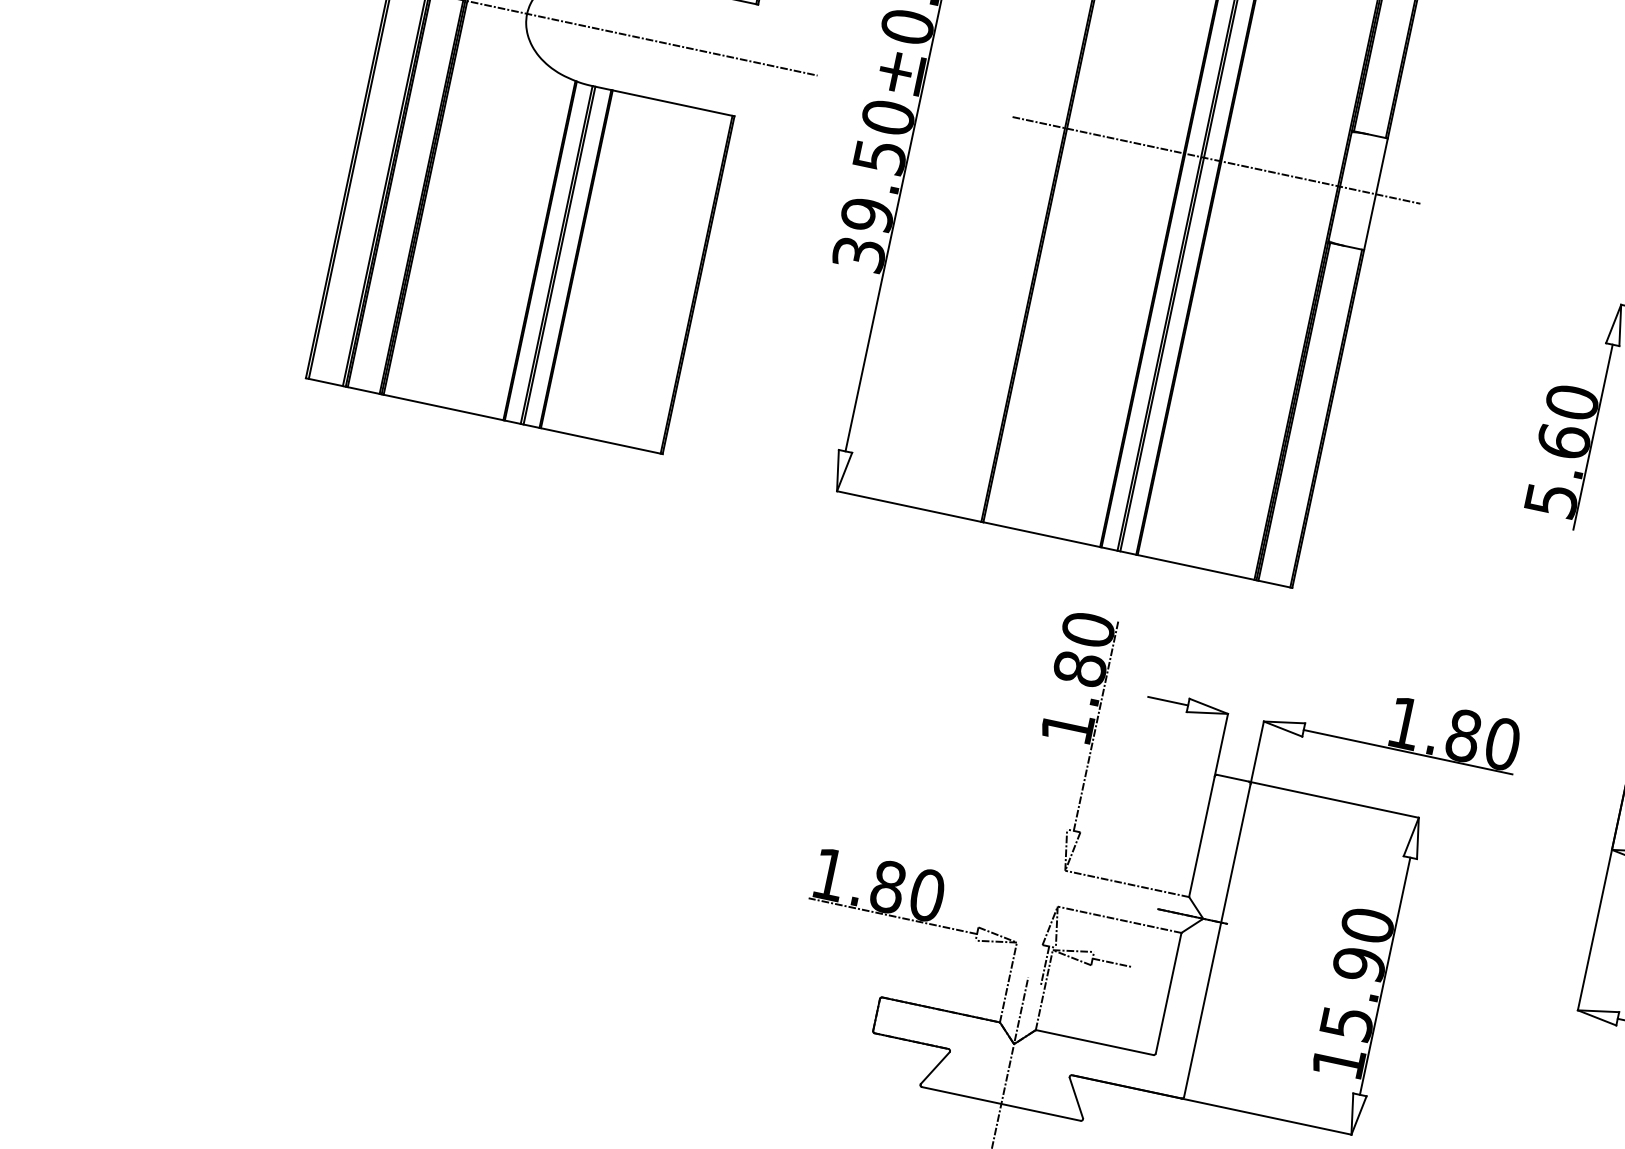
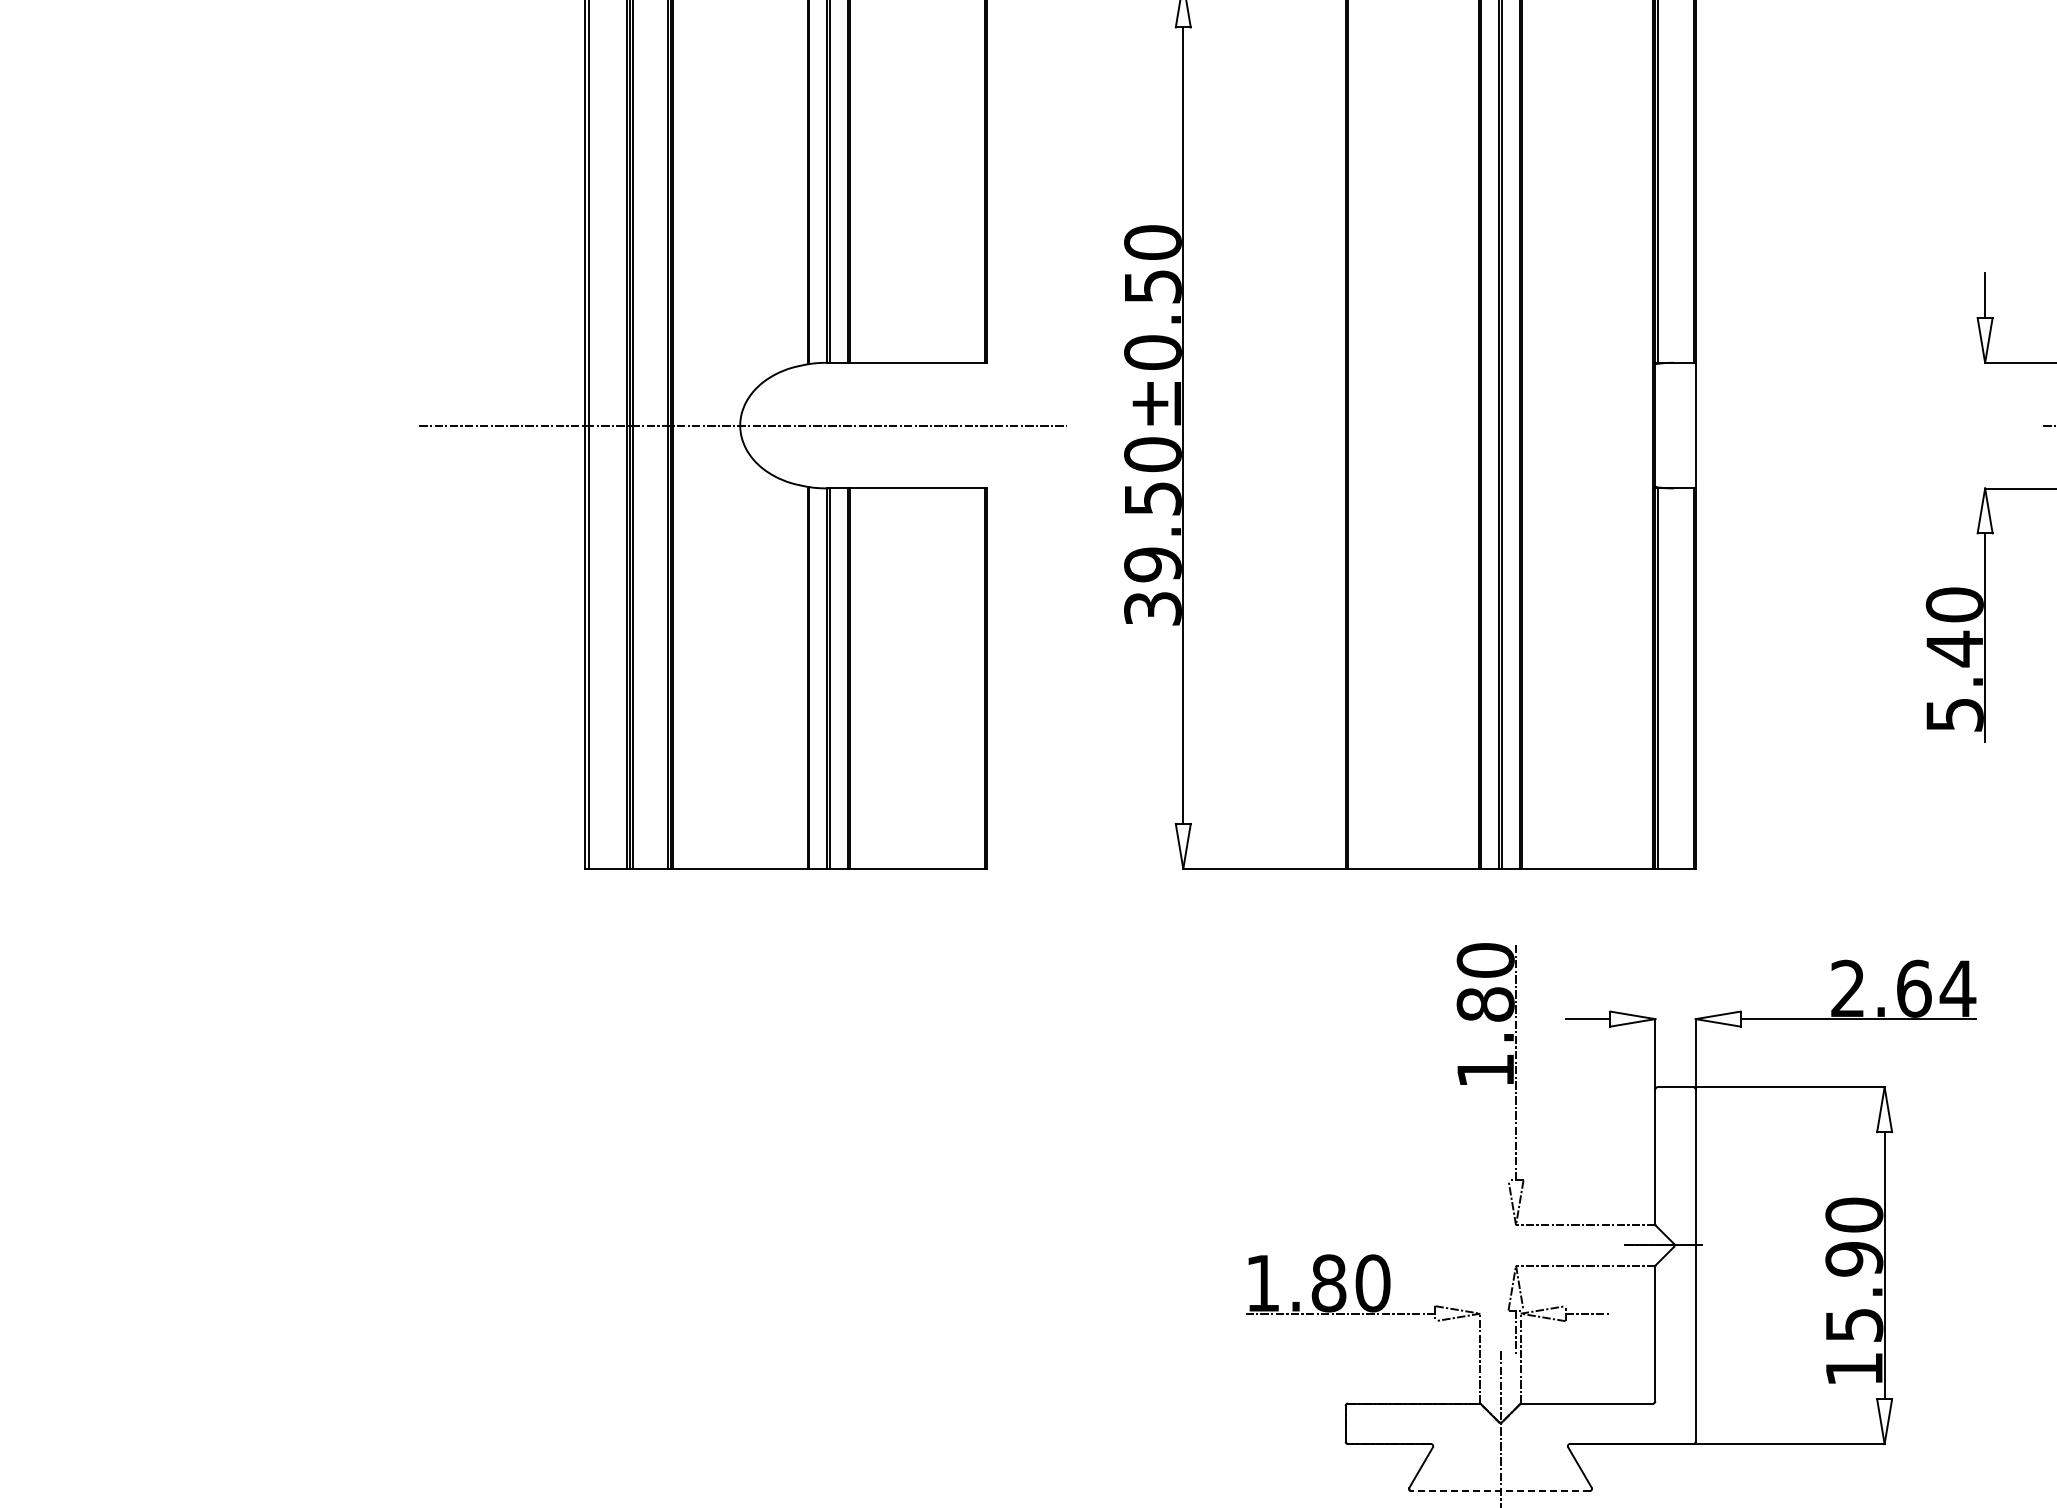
line: (1215, 160) -> (1515, 425), removed
text: (1563, 441) -> (1954, 648), 5.60 -> 5.40
text: (1454, 733) -> (1903, 988), 1.80 -> 2.64
line: (1001, 1104) -> (1500, 1491), solid -> dashed

